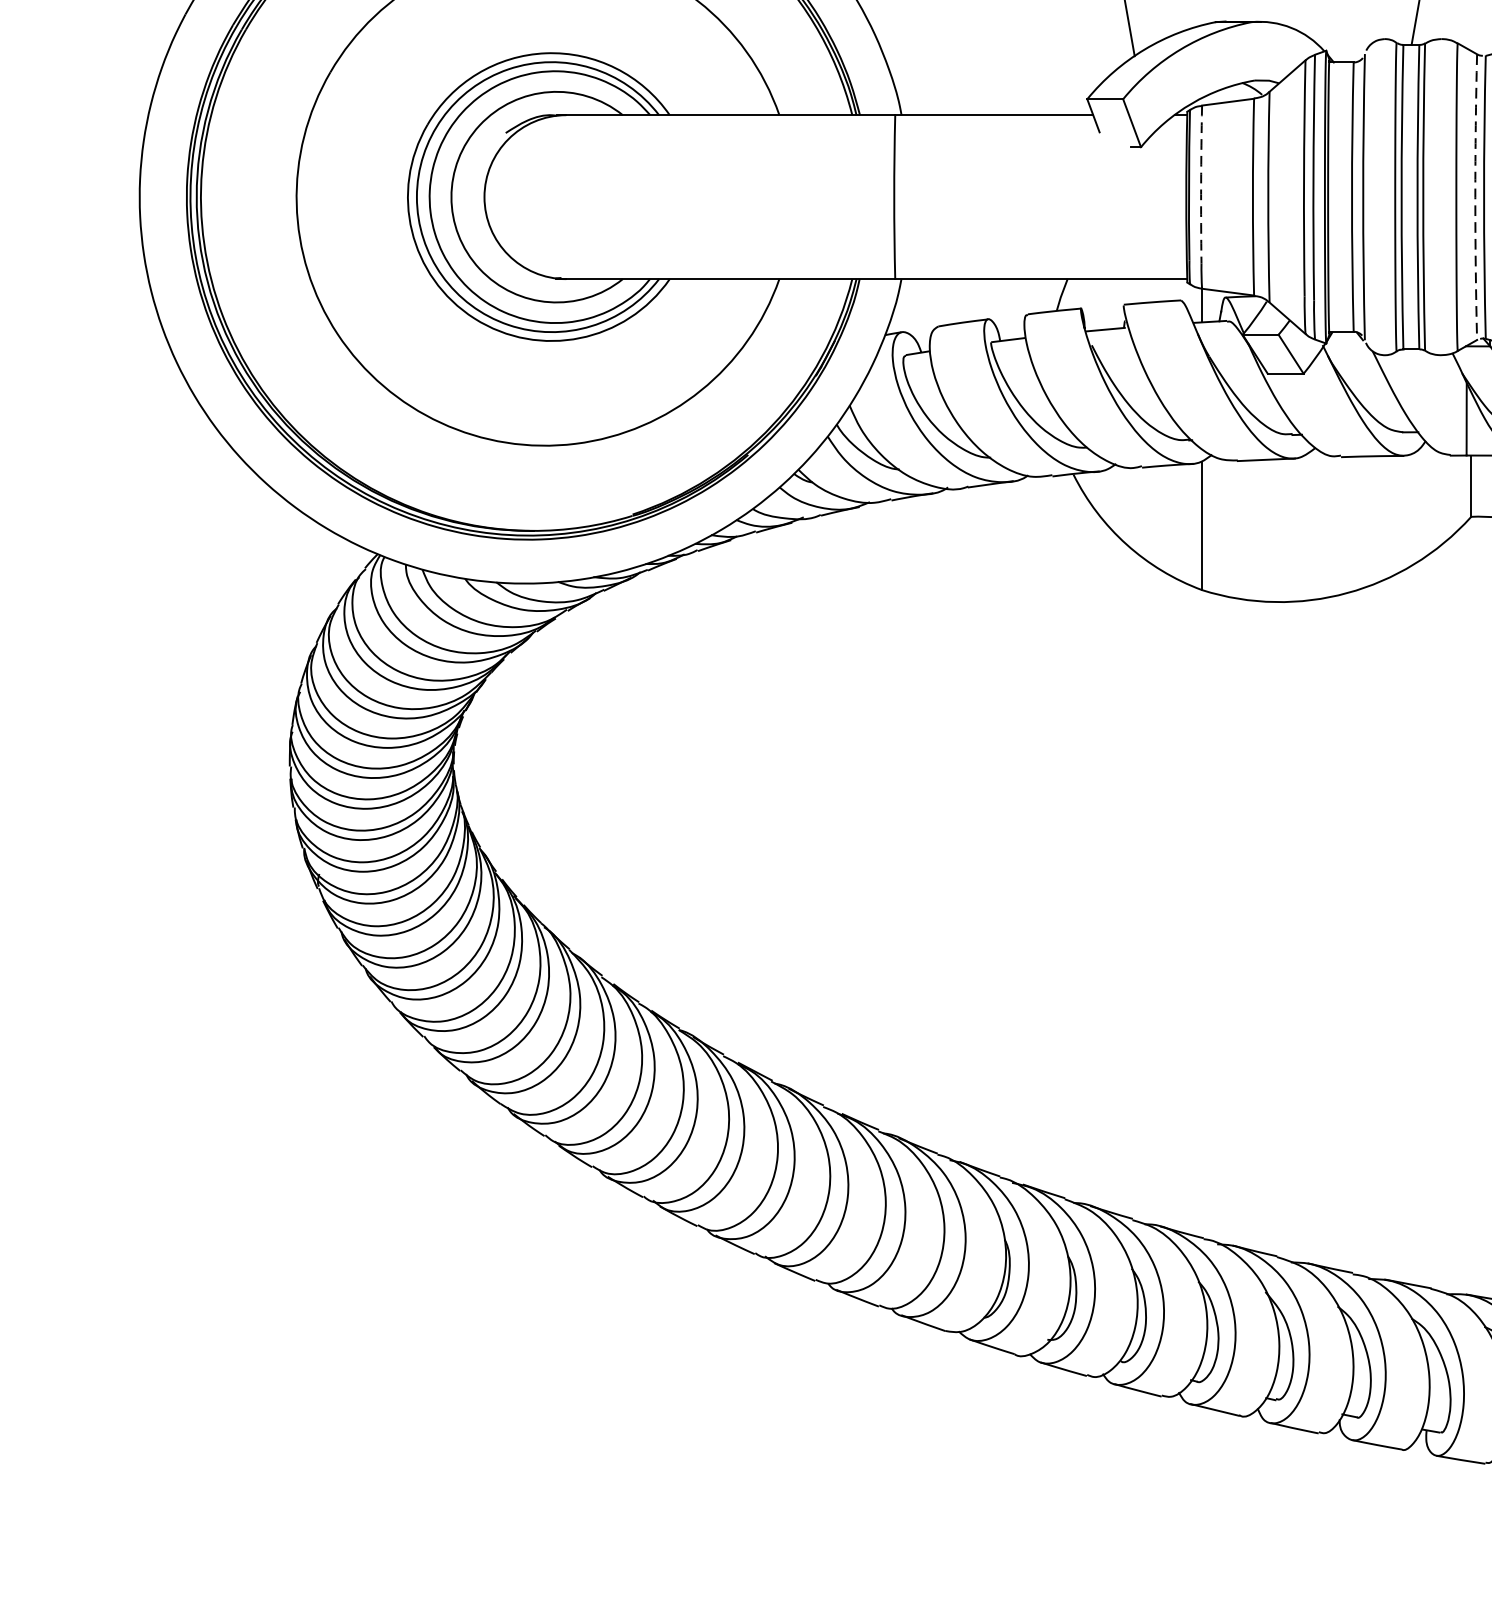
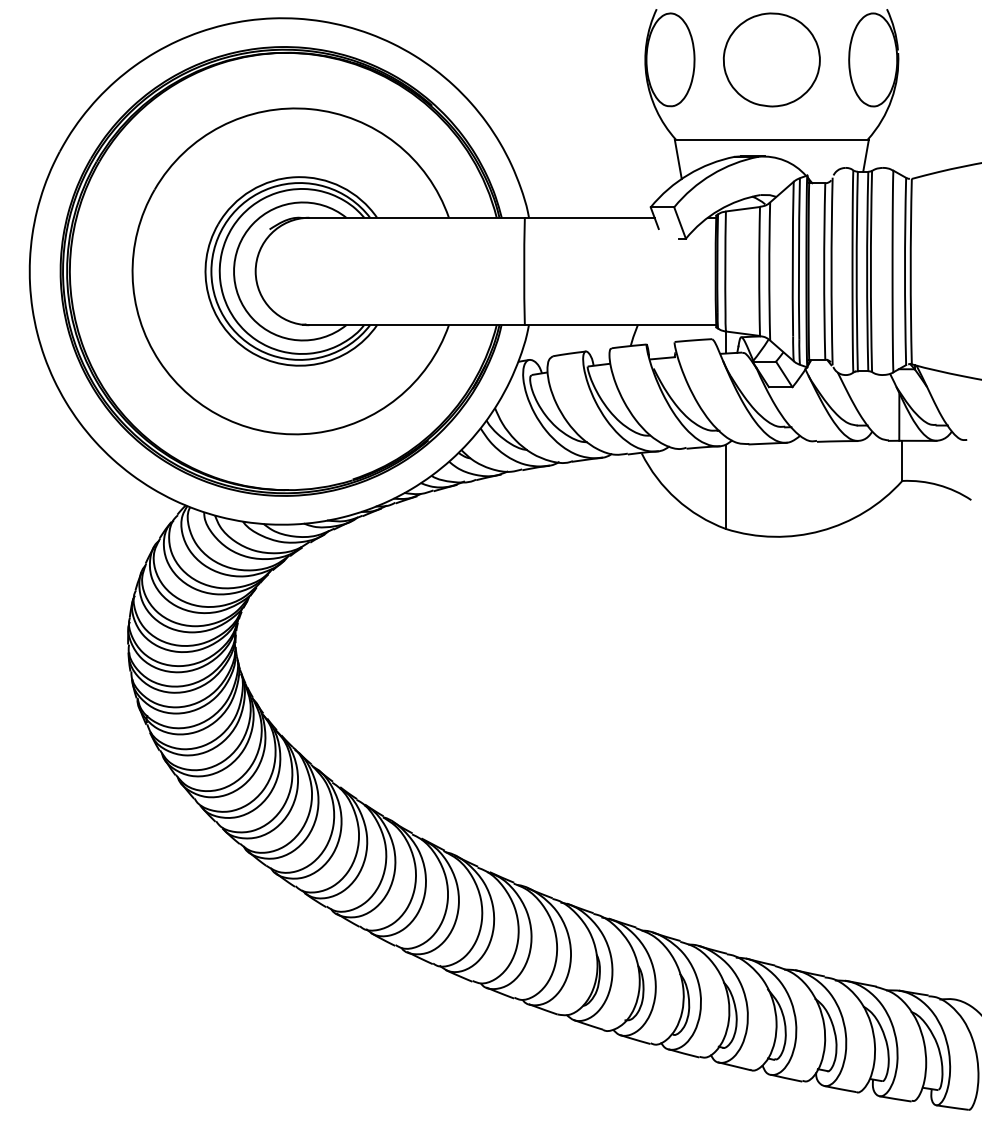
arc: (1201, 184) -> (725, 263), dashed -> solid
arc: (1476, 197) -> (905, 271), dashed -> solid

